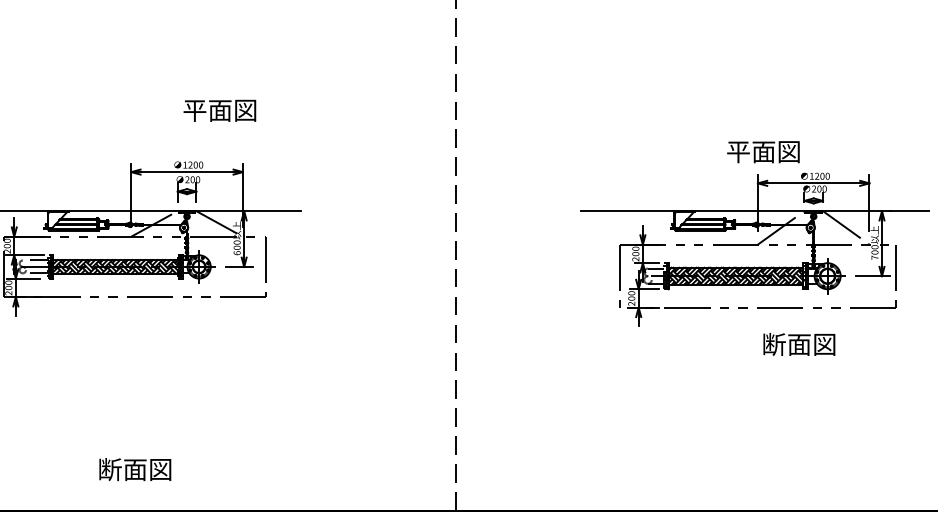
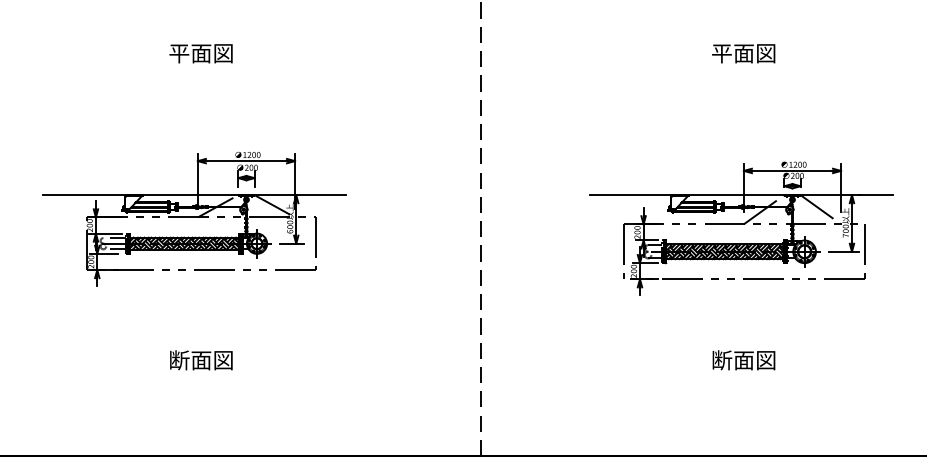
text: (219, 110) -> (200, 53), moved
text: (763, 151) -> (743, 53), moved
text: (798, 344) -> (743, 360), moved
text: (135, 469) -> (201, 360), moved

